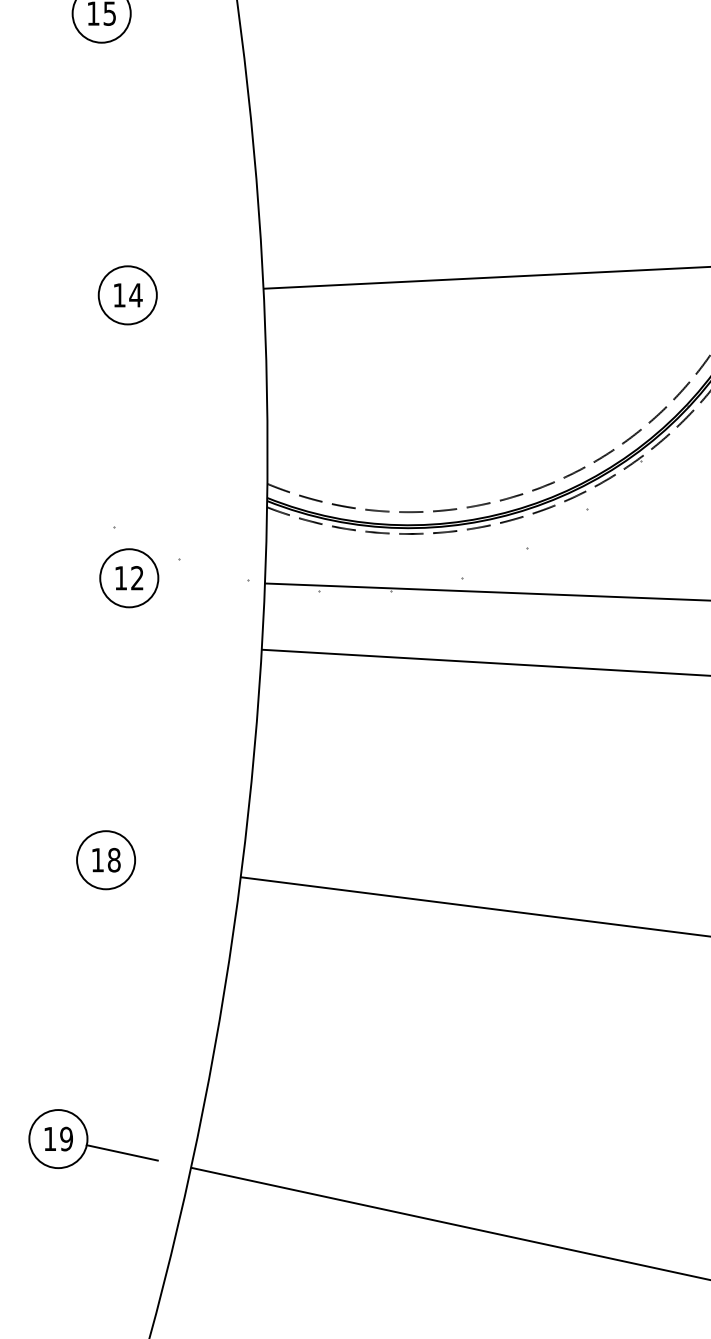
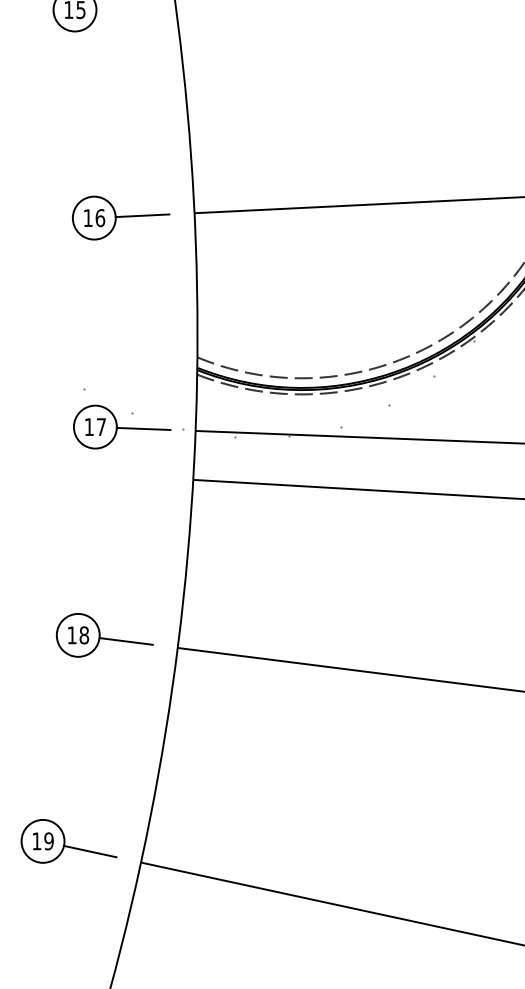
line: (193, 291) -> (142, 215), added
text: (136, 295) -> (100, 218), 14 -> 16
text: (136, 577) -> (100, 426), 12 -> 17
line: (194, 580) -> (143, 428), added
line: (170, 868) -> (125, 641), added

